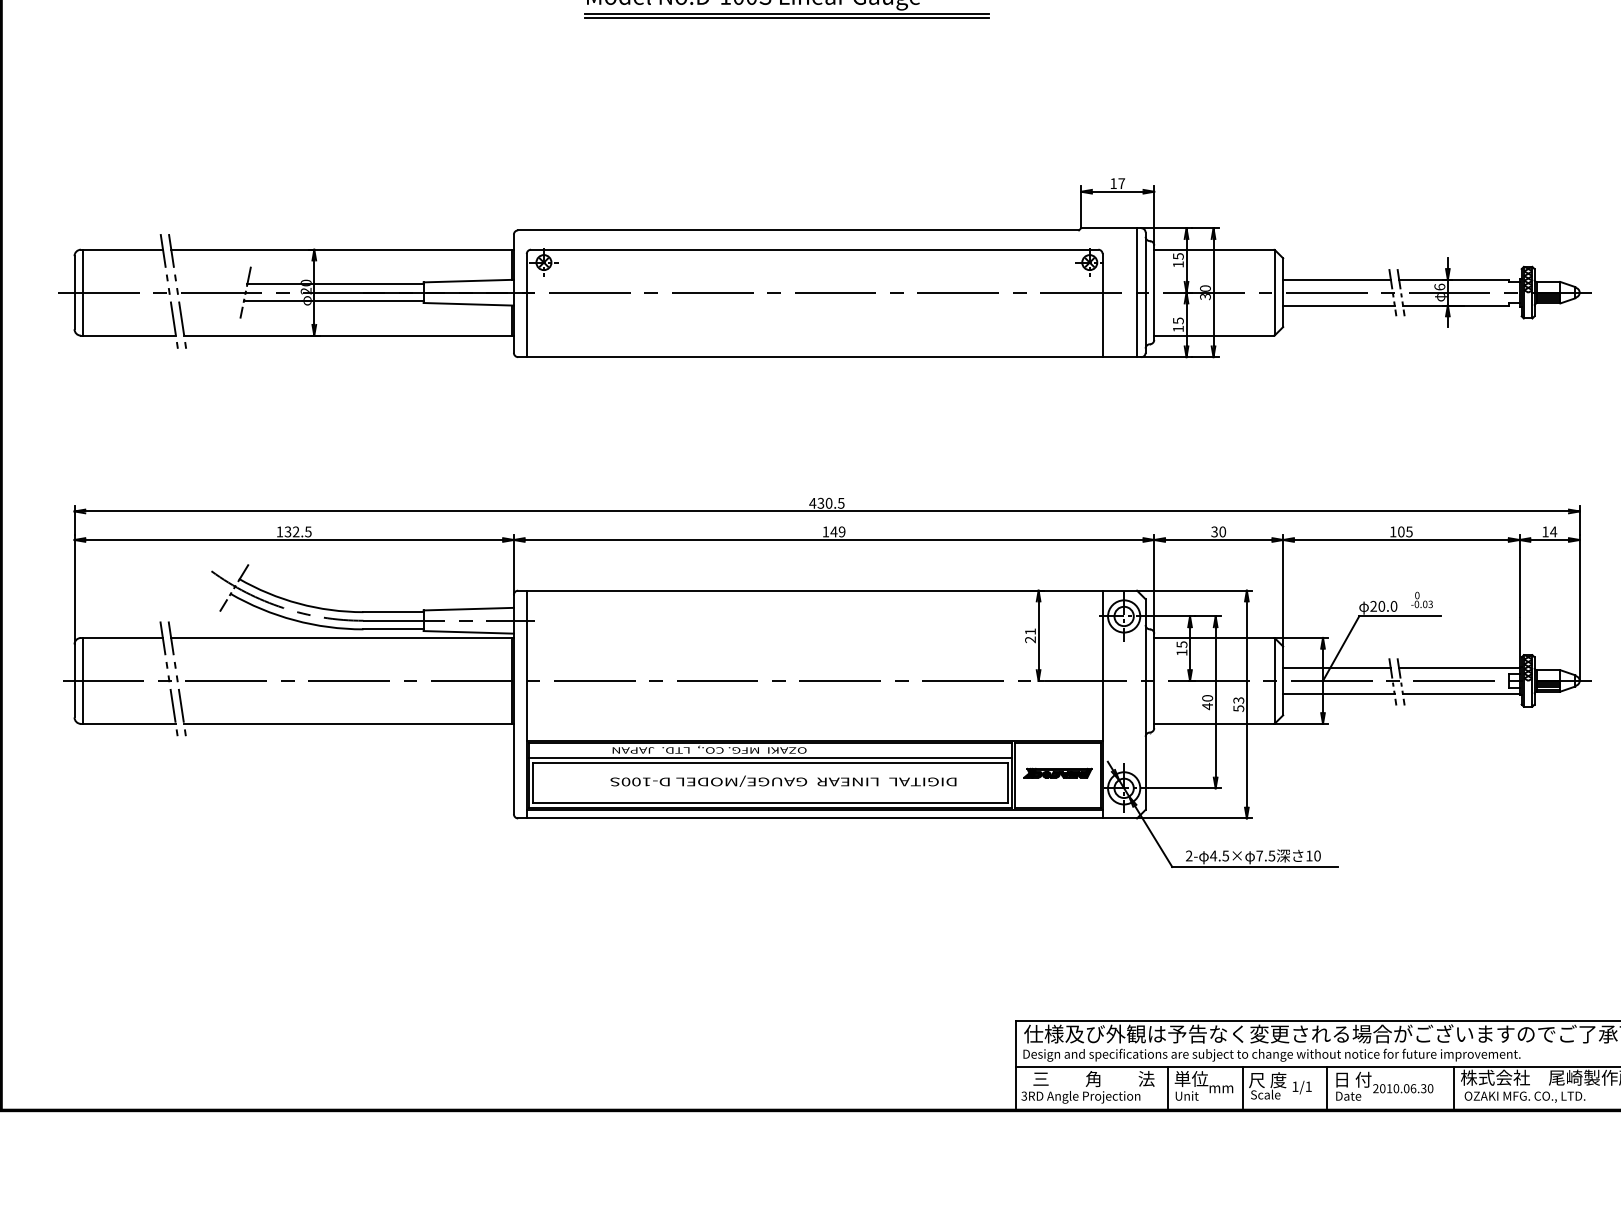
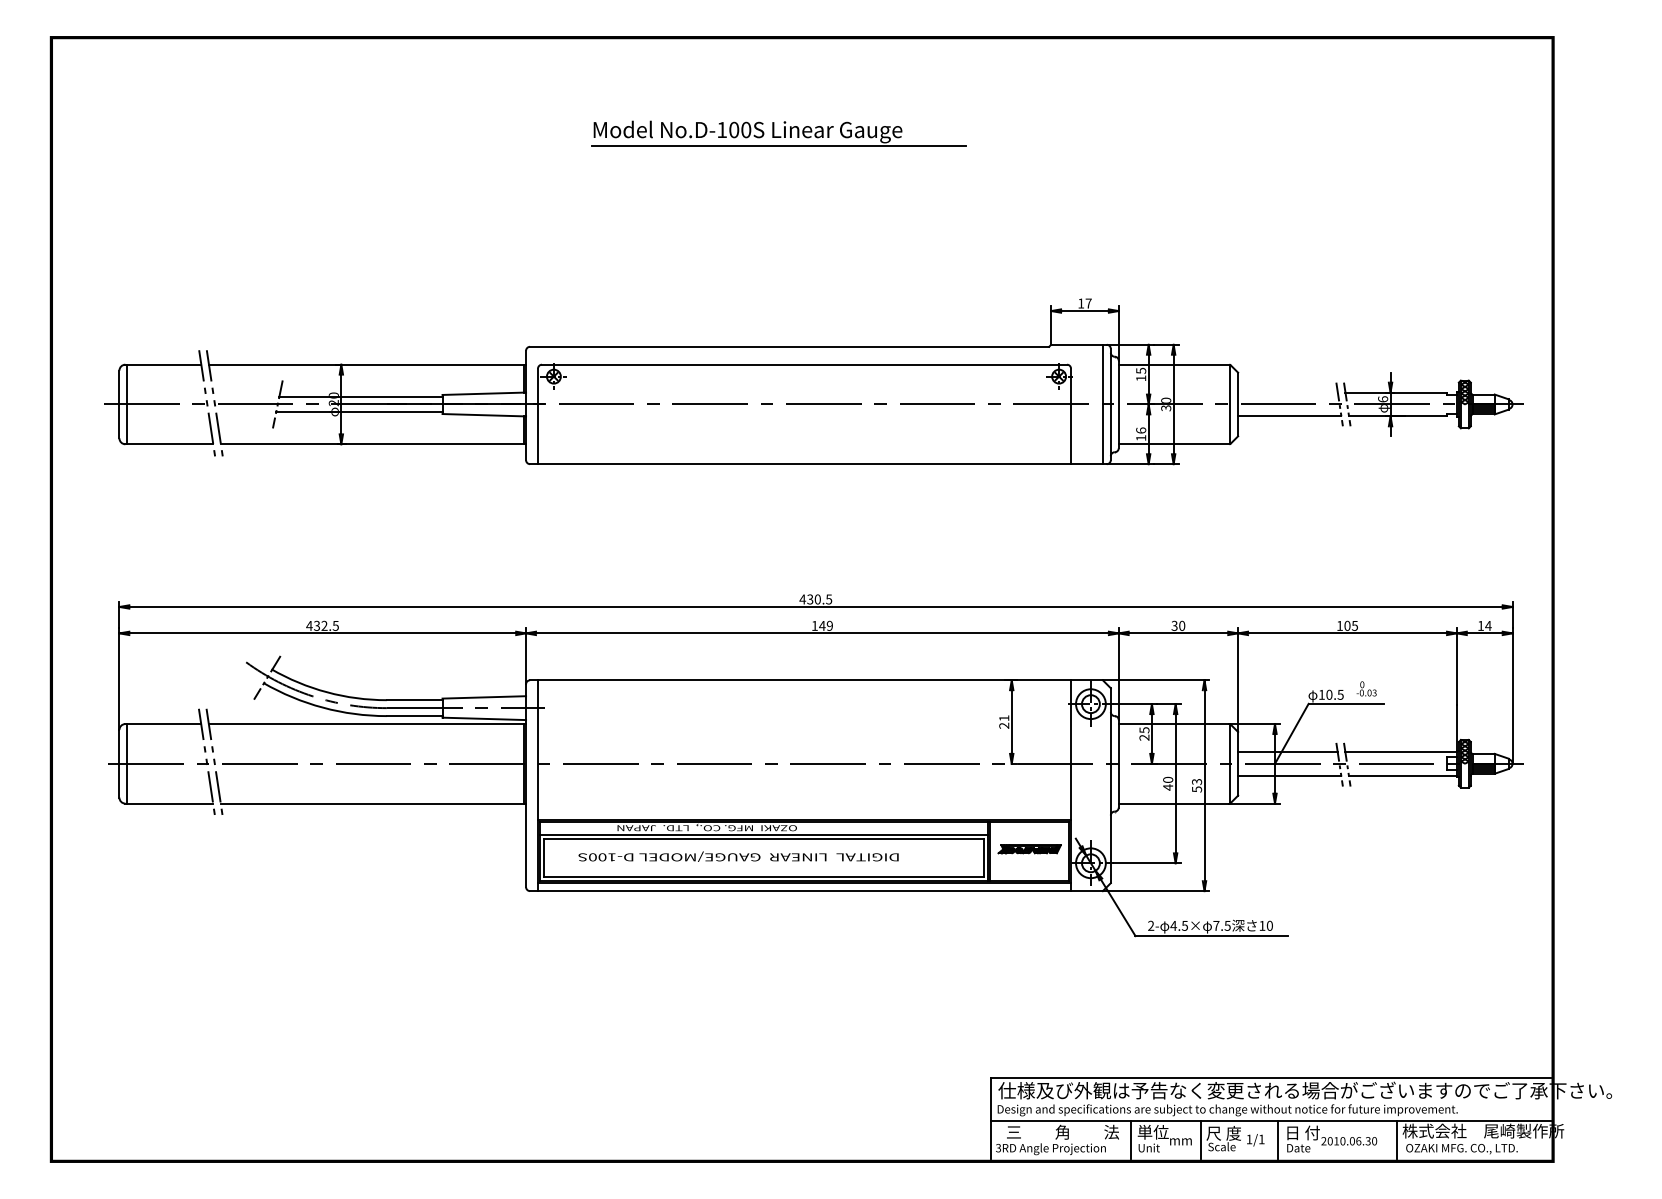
line: (786, 18) -> (778, 150), removed
line: (1336, 279) -> (1287, 392), removed
text: (1178, 320) -> (1141, 430), 15 -> 16
text: (279, 531) -> (309, 625), 132.5 -> 432.5
text: (1382, 606) -> (1330, 694), 20.0 -> 10.5
text: (1182, 652) -> (1144, 737), 15 -> 25
text: (783, 781) -> (738, 856), moved

